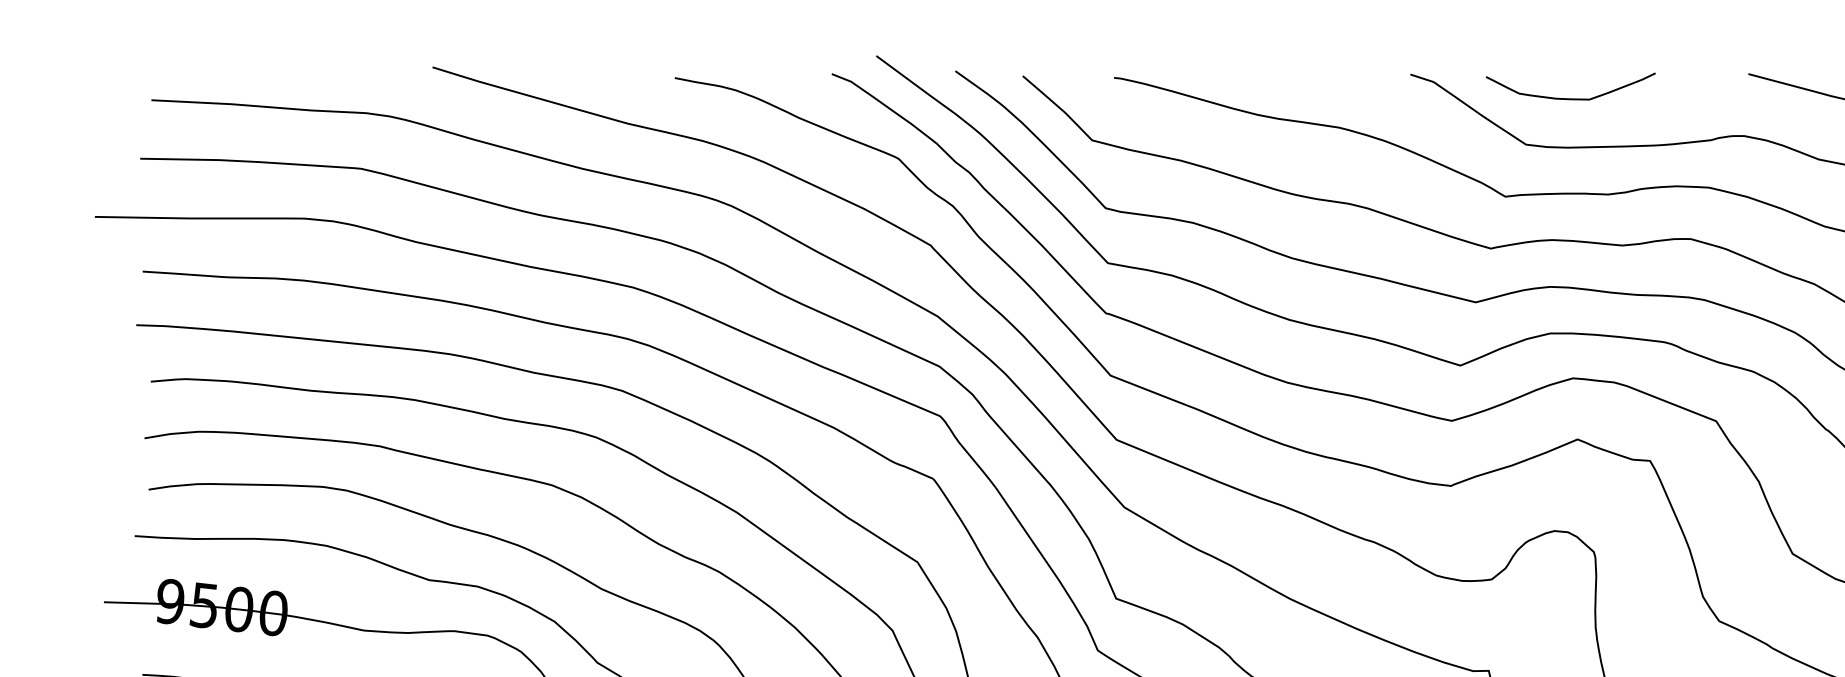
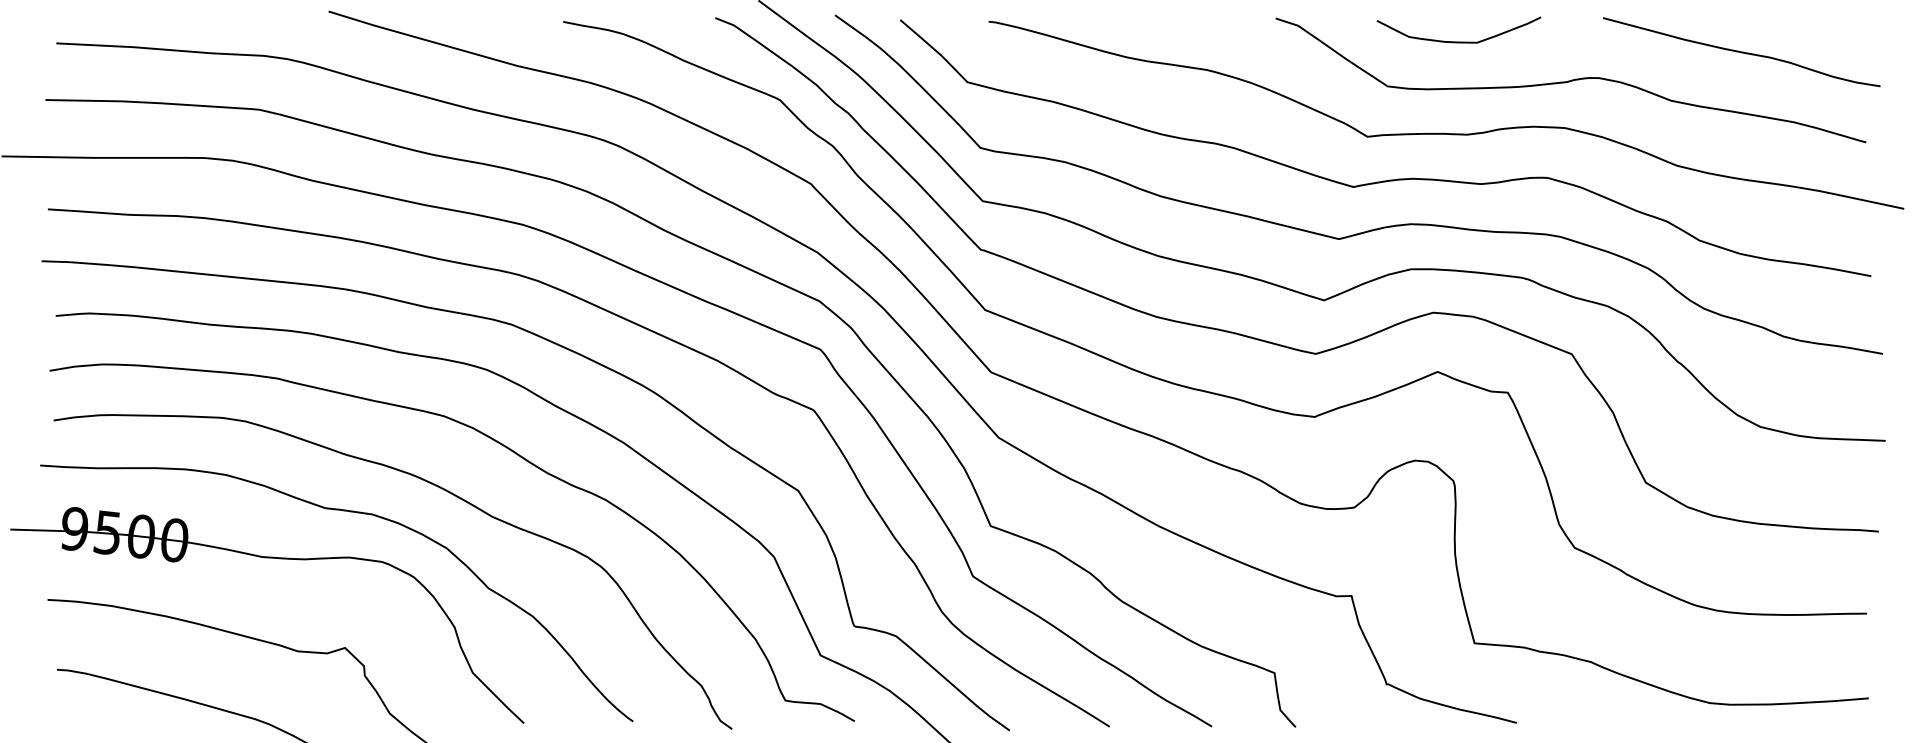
curve: (1570, 98) -> (1458, 41), moved

